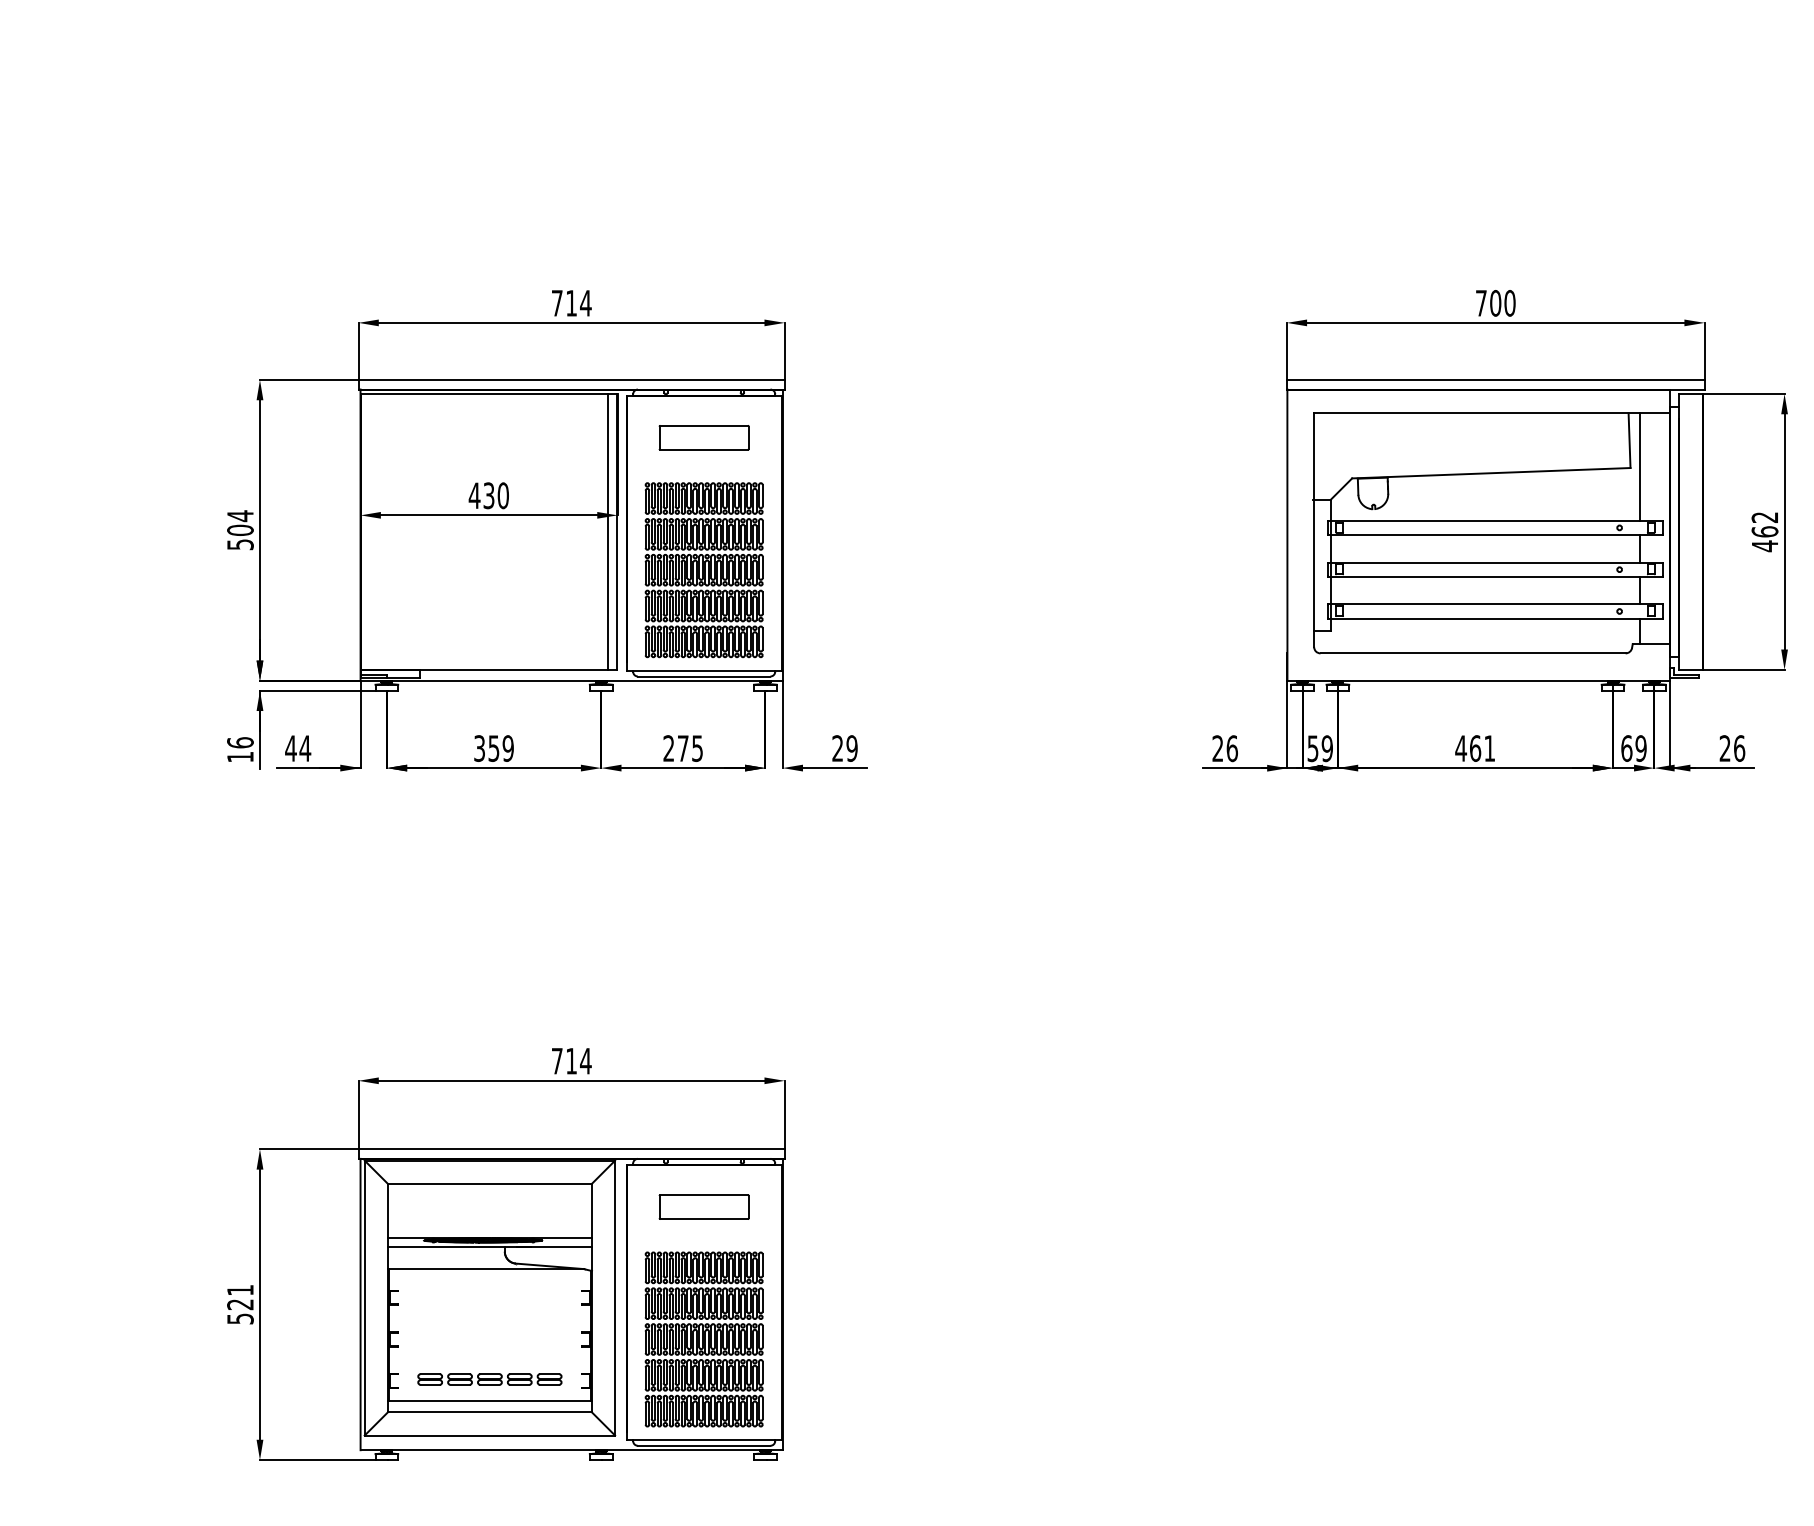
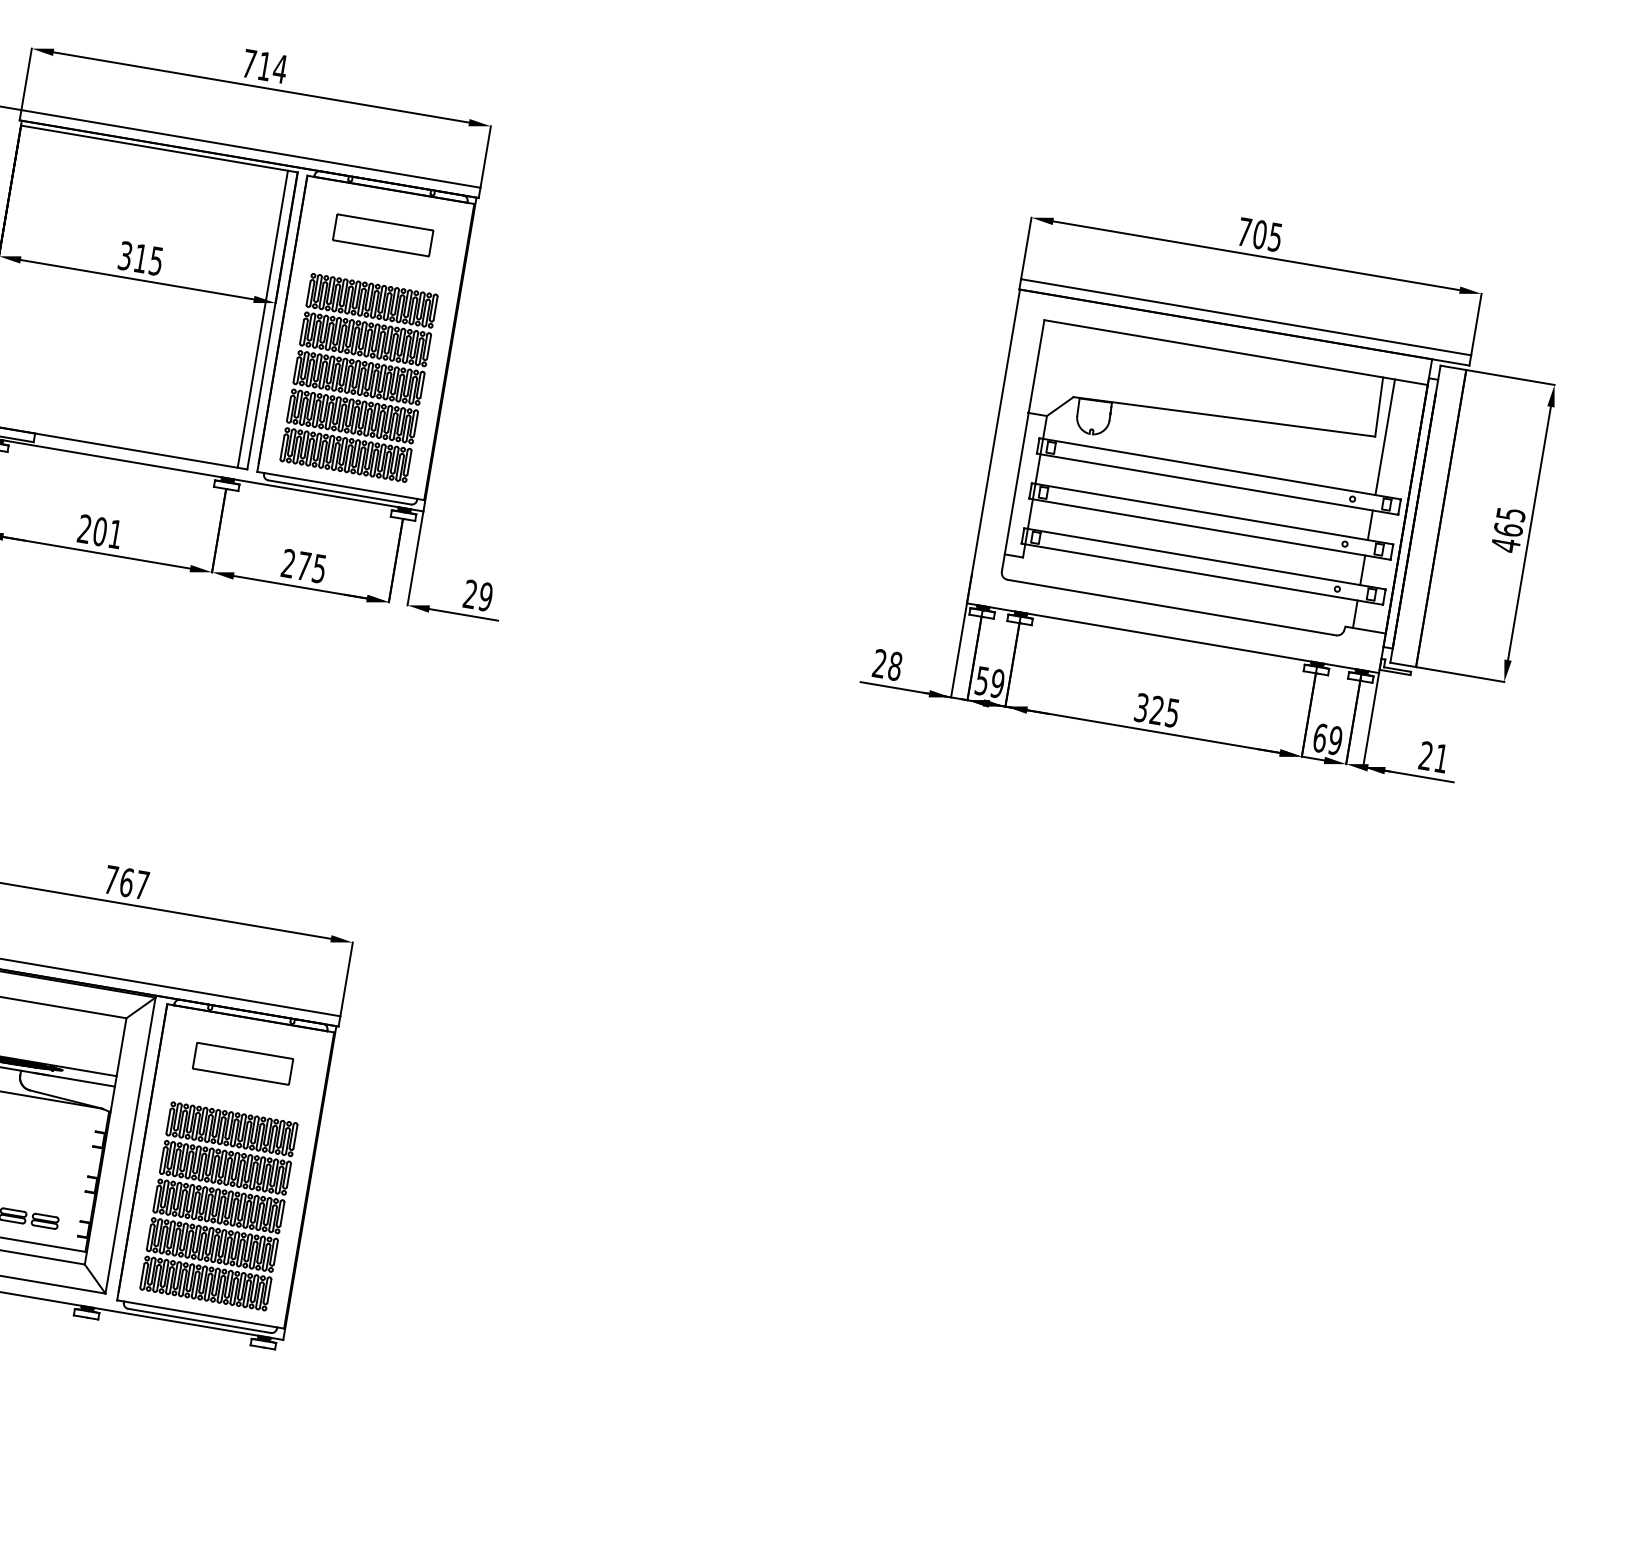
text: (1509, 303) -> (1274, 237), 700 -> 705
text: (488, 495) -> (140, 258), 430 -> 315
text: (1764, 517) -> (1510, 514), 462 -> 465
text: (493, 748) -> (99, 531), 359 -> 201
text: (1231, 748) -> (894, 666), 26 -> 28
text: (1474, 748) -> (1156, 710), 461 -> 325
text: (1739, 748) -> (1441, 758), 26 -> 21
text: (578, 1060) -> (134, 883), 714 -> 767

